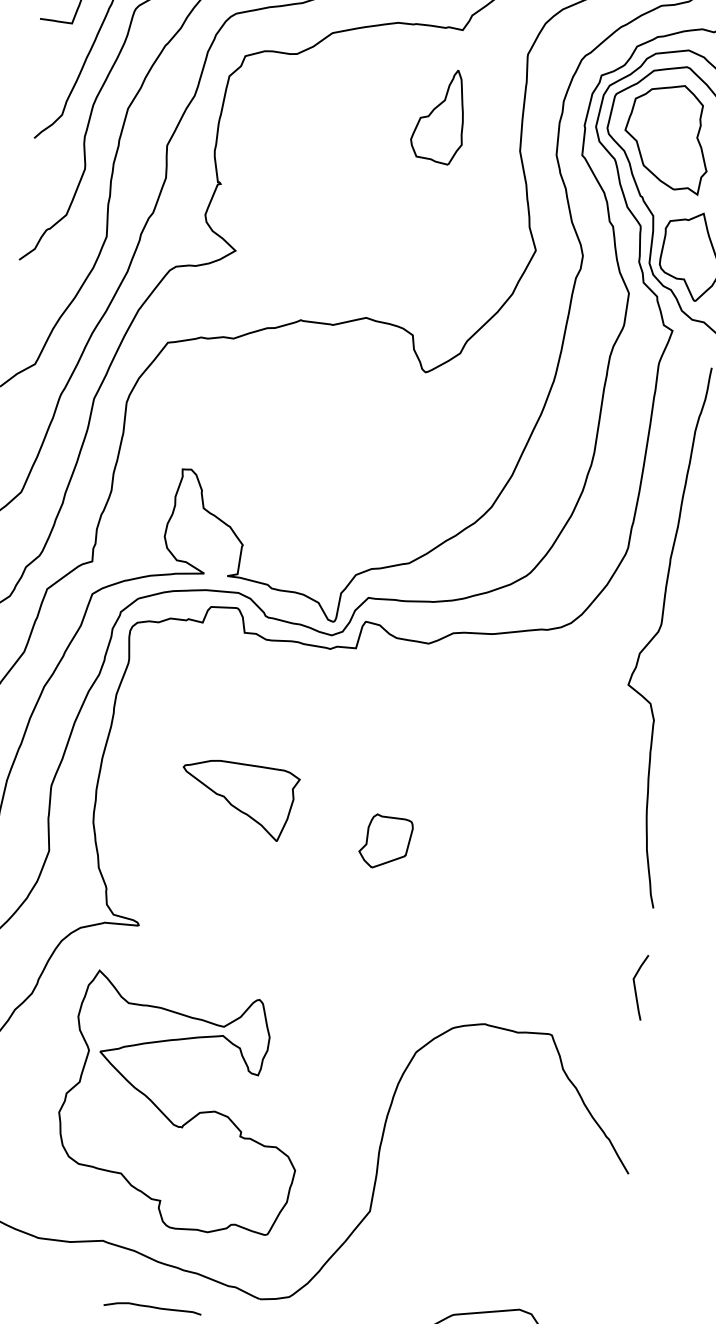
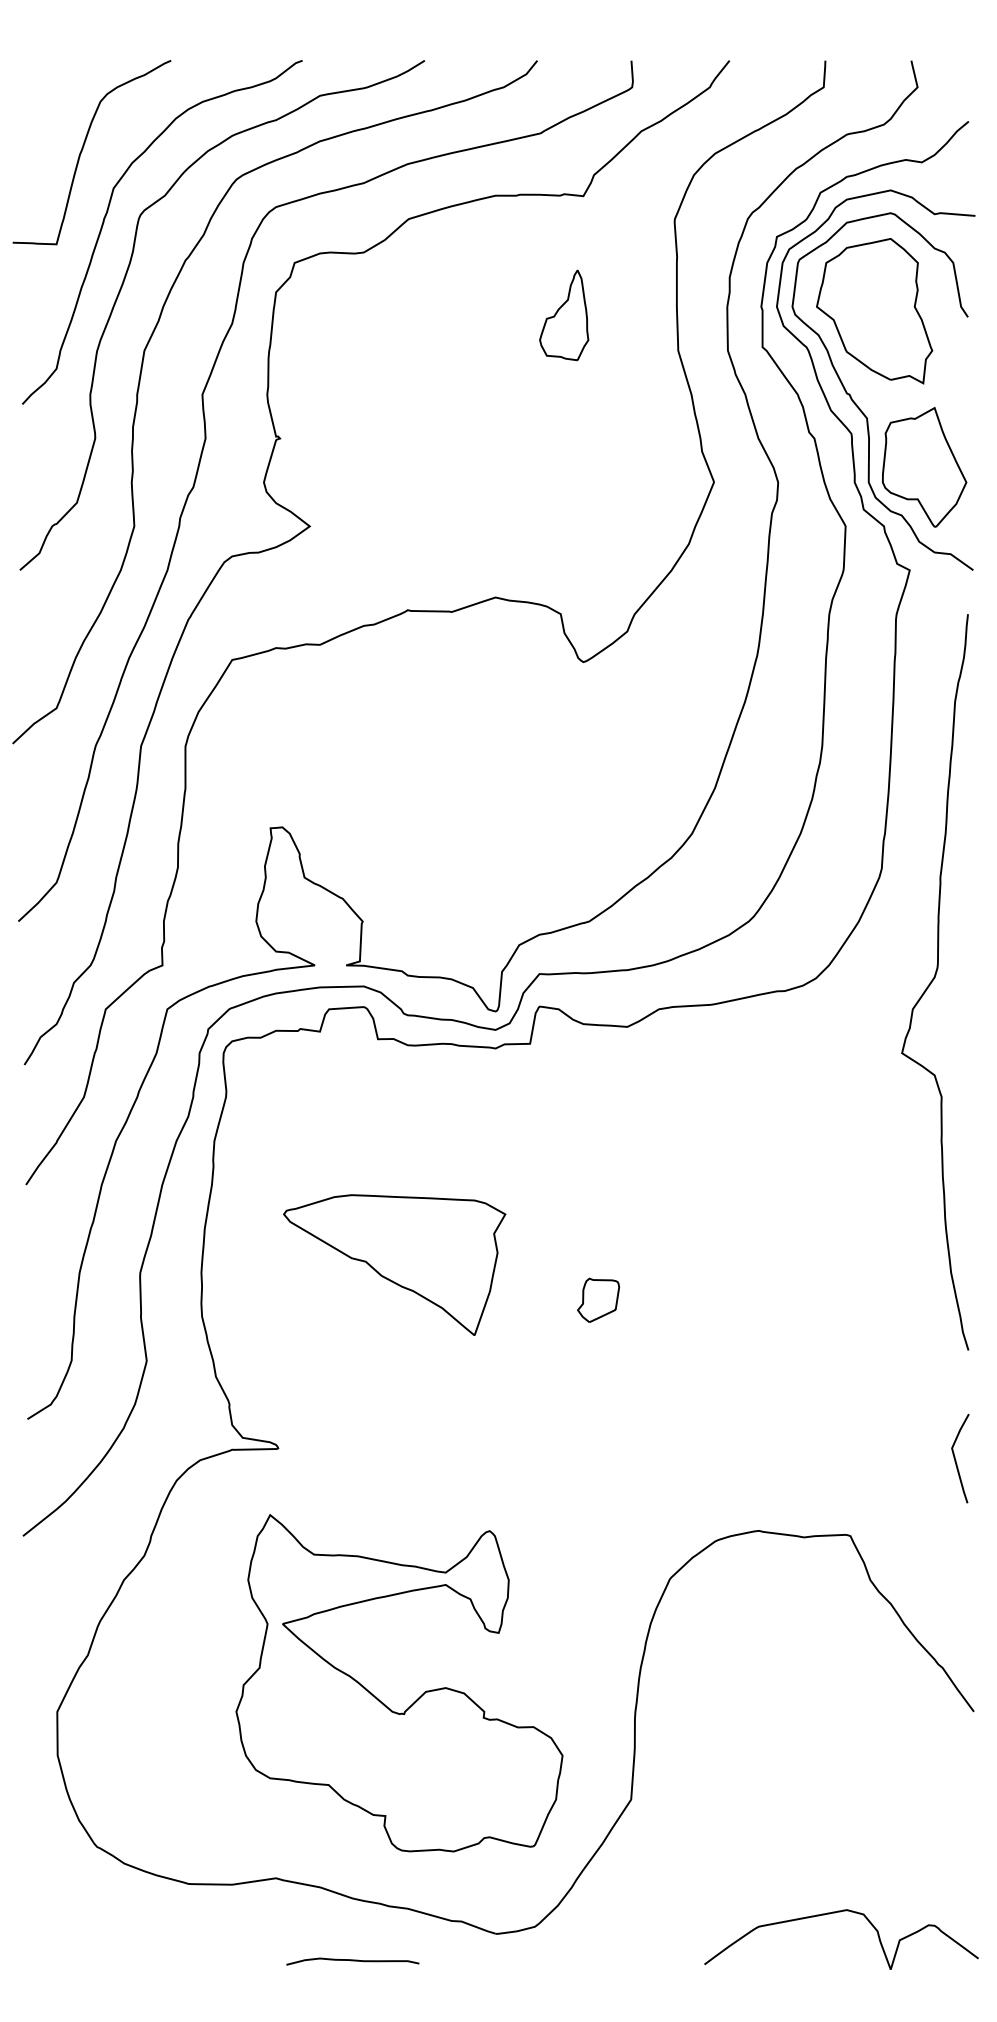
part: (438, 116) -> (563, 315), size x0.7
part: (238, 799) -> (394, 1264), size x1.4
part: (385, 842) -> (598, 1300), size x0.6
part: (192, 1117) -> (416, 1699), moved

